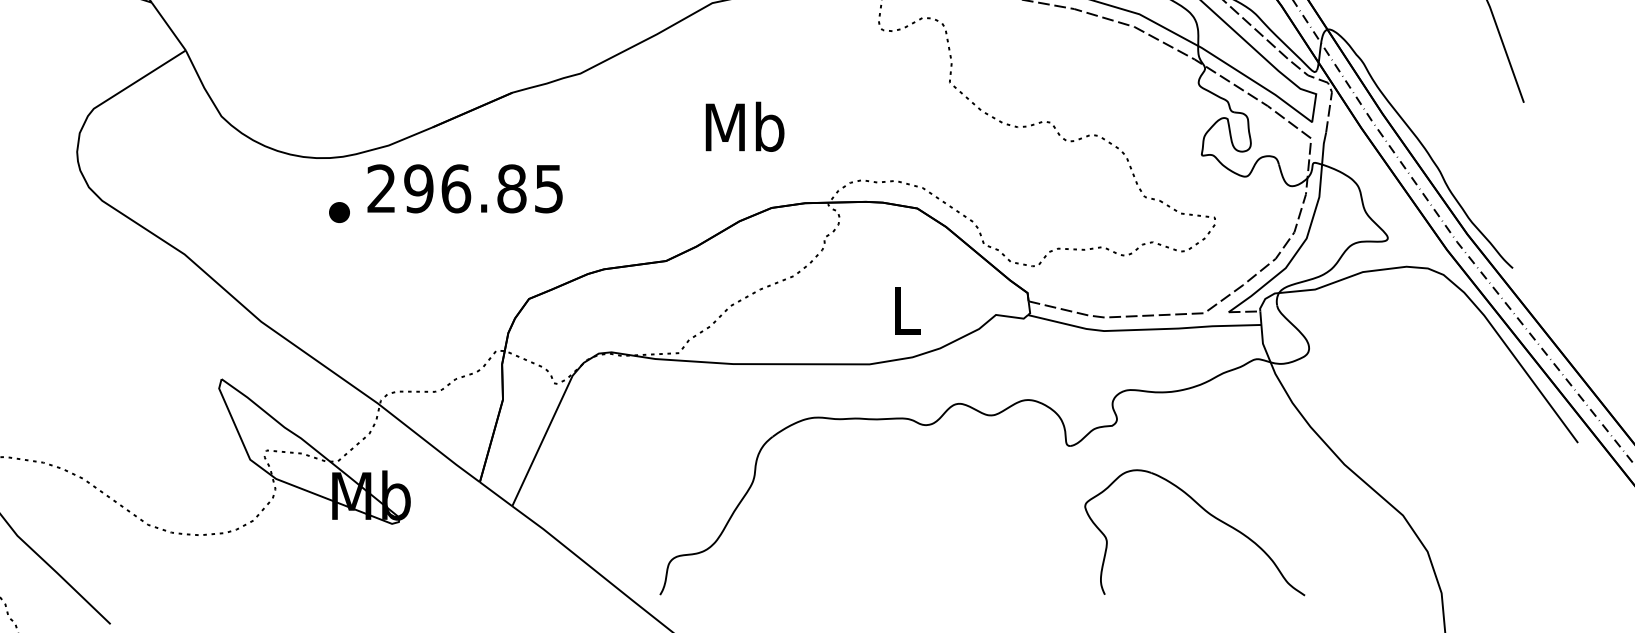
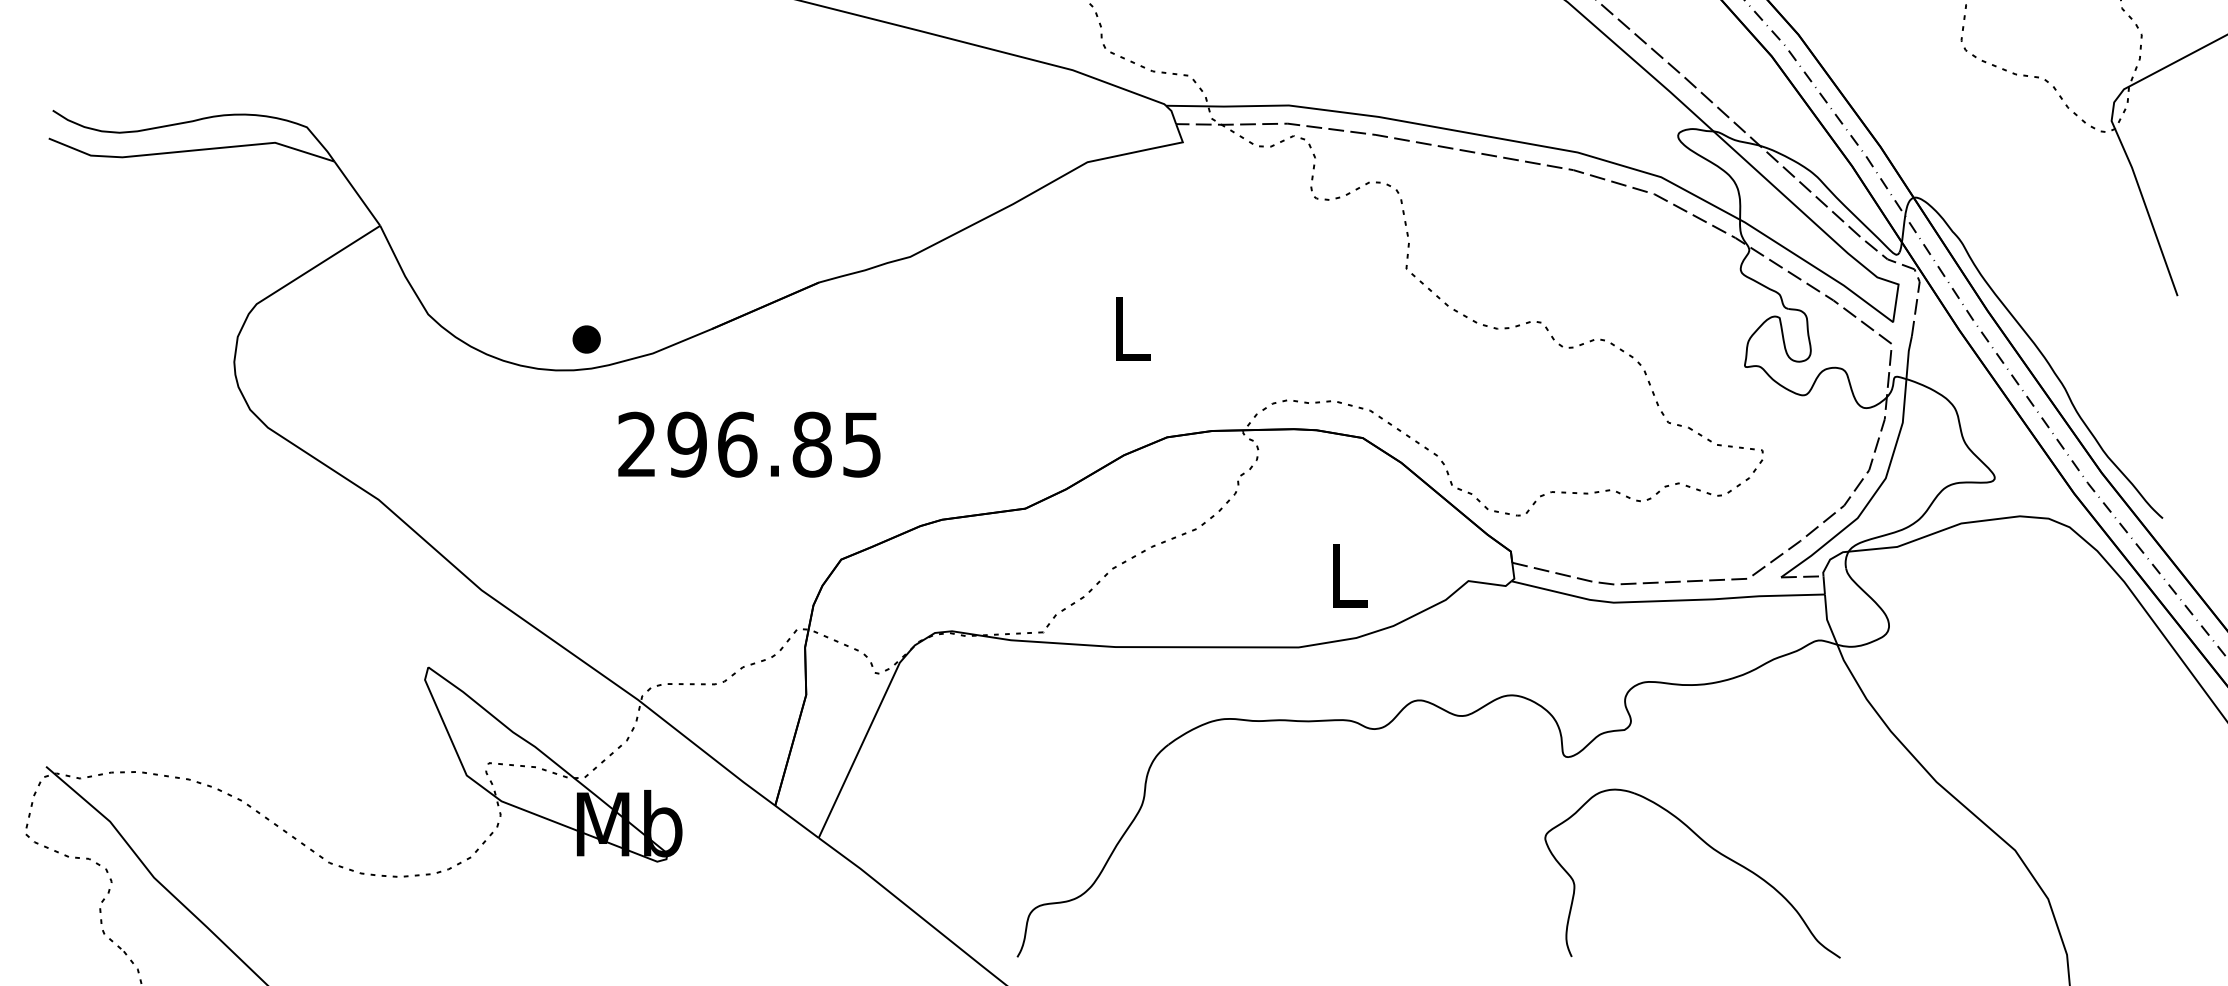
text: (745, 126) -> (1131, 328), Mb -> L
text: (465, 188) -> (749, 444), moved
part: (339, 212) -> (586, 339), moved
part: (1207, 513) -> (1709, 847), moved

